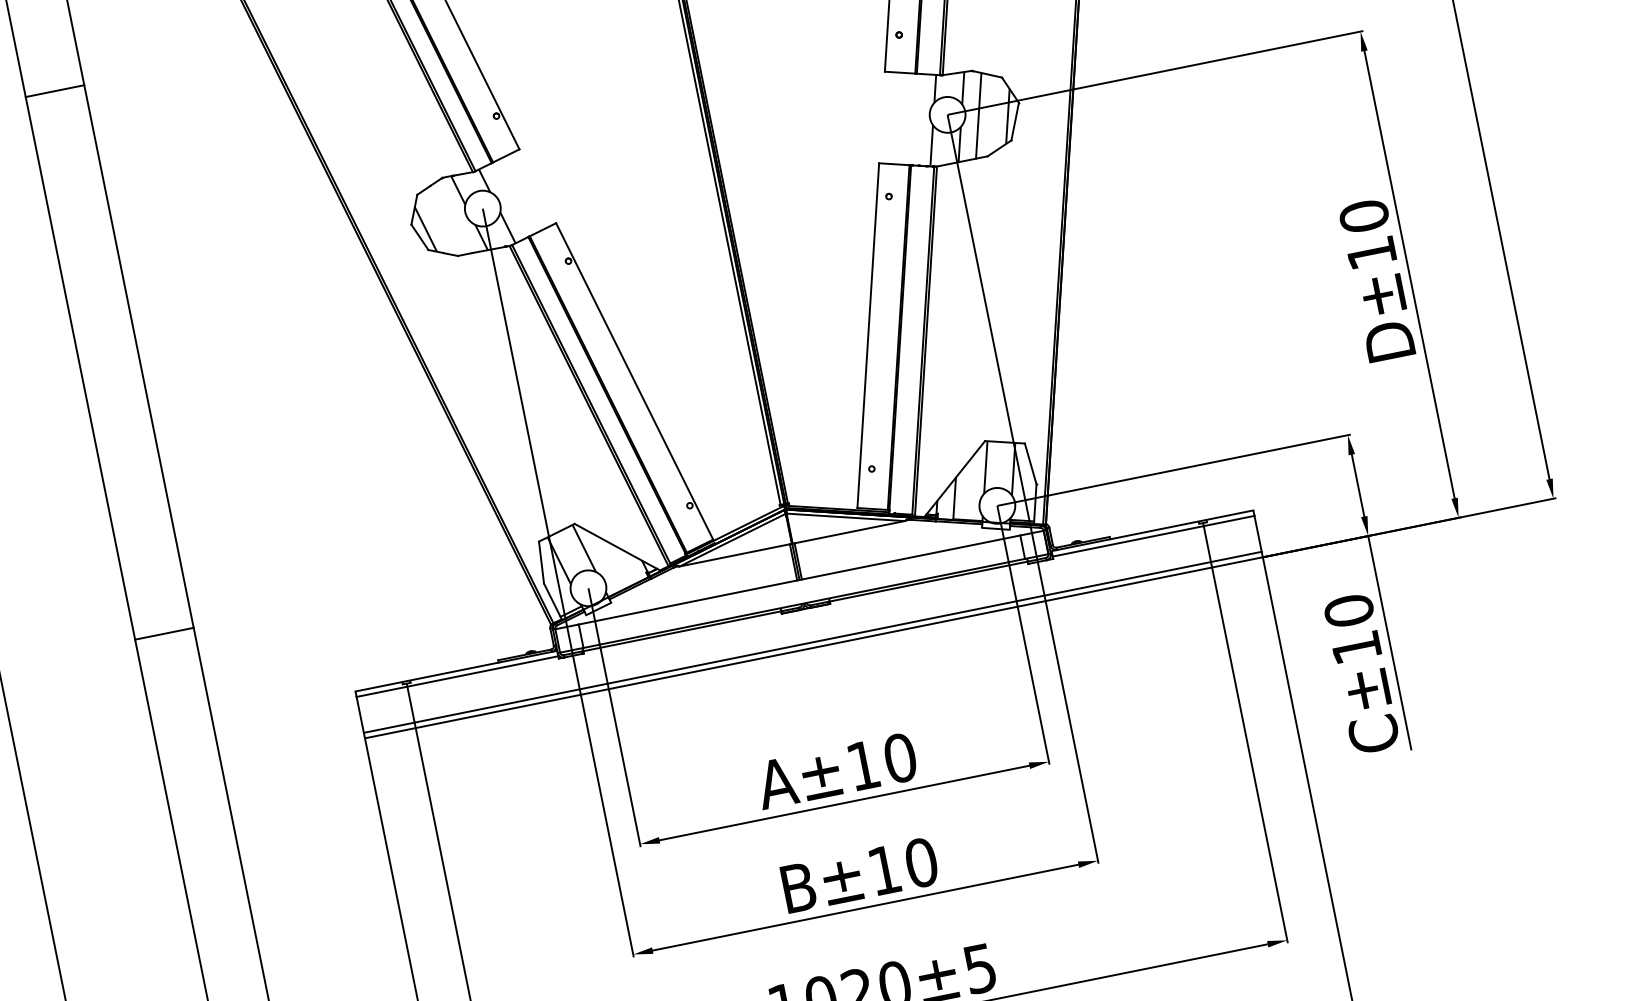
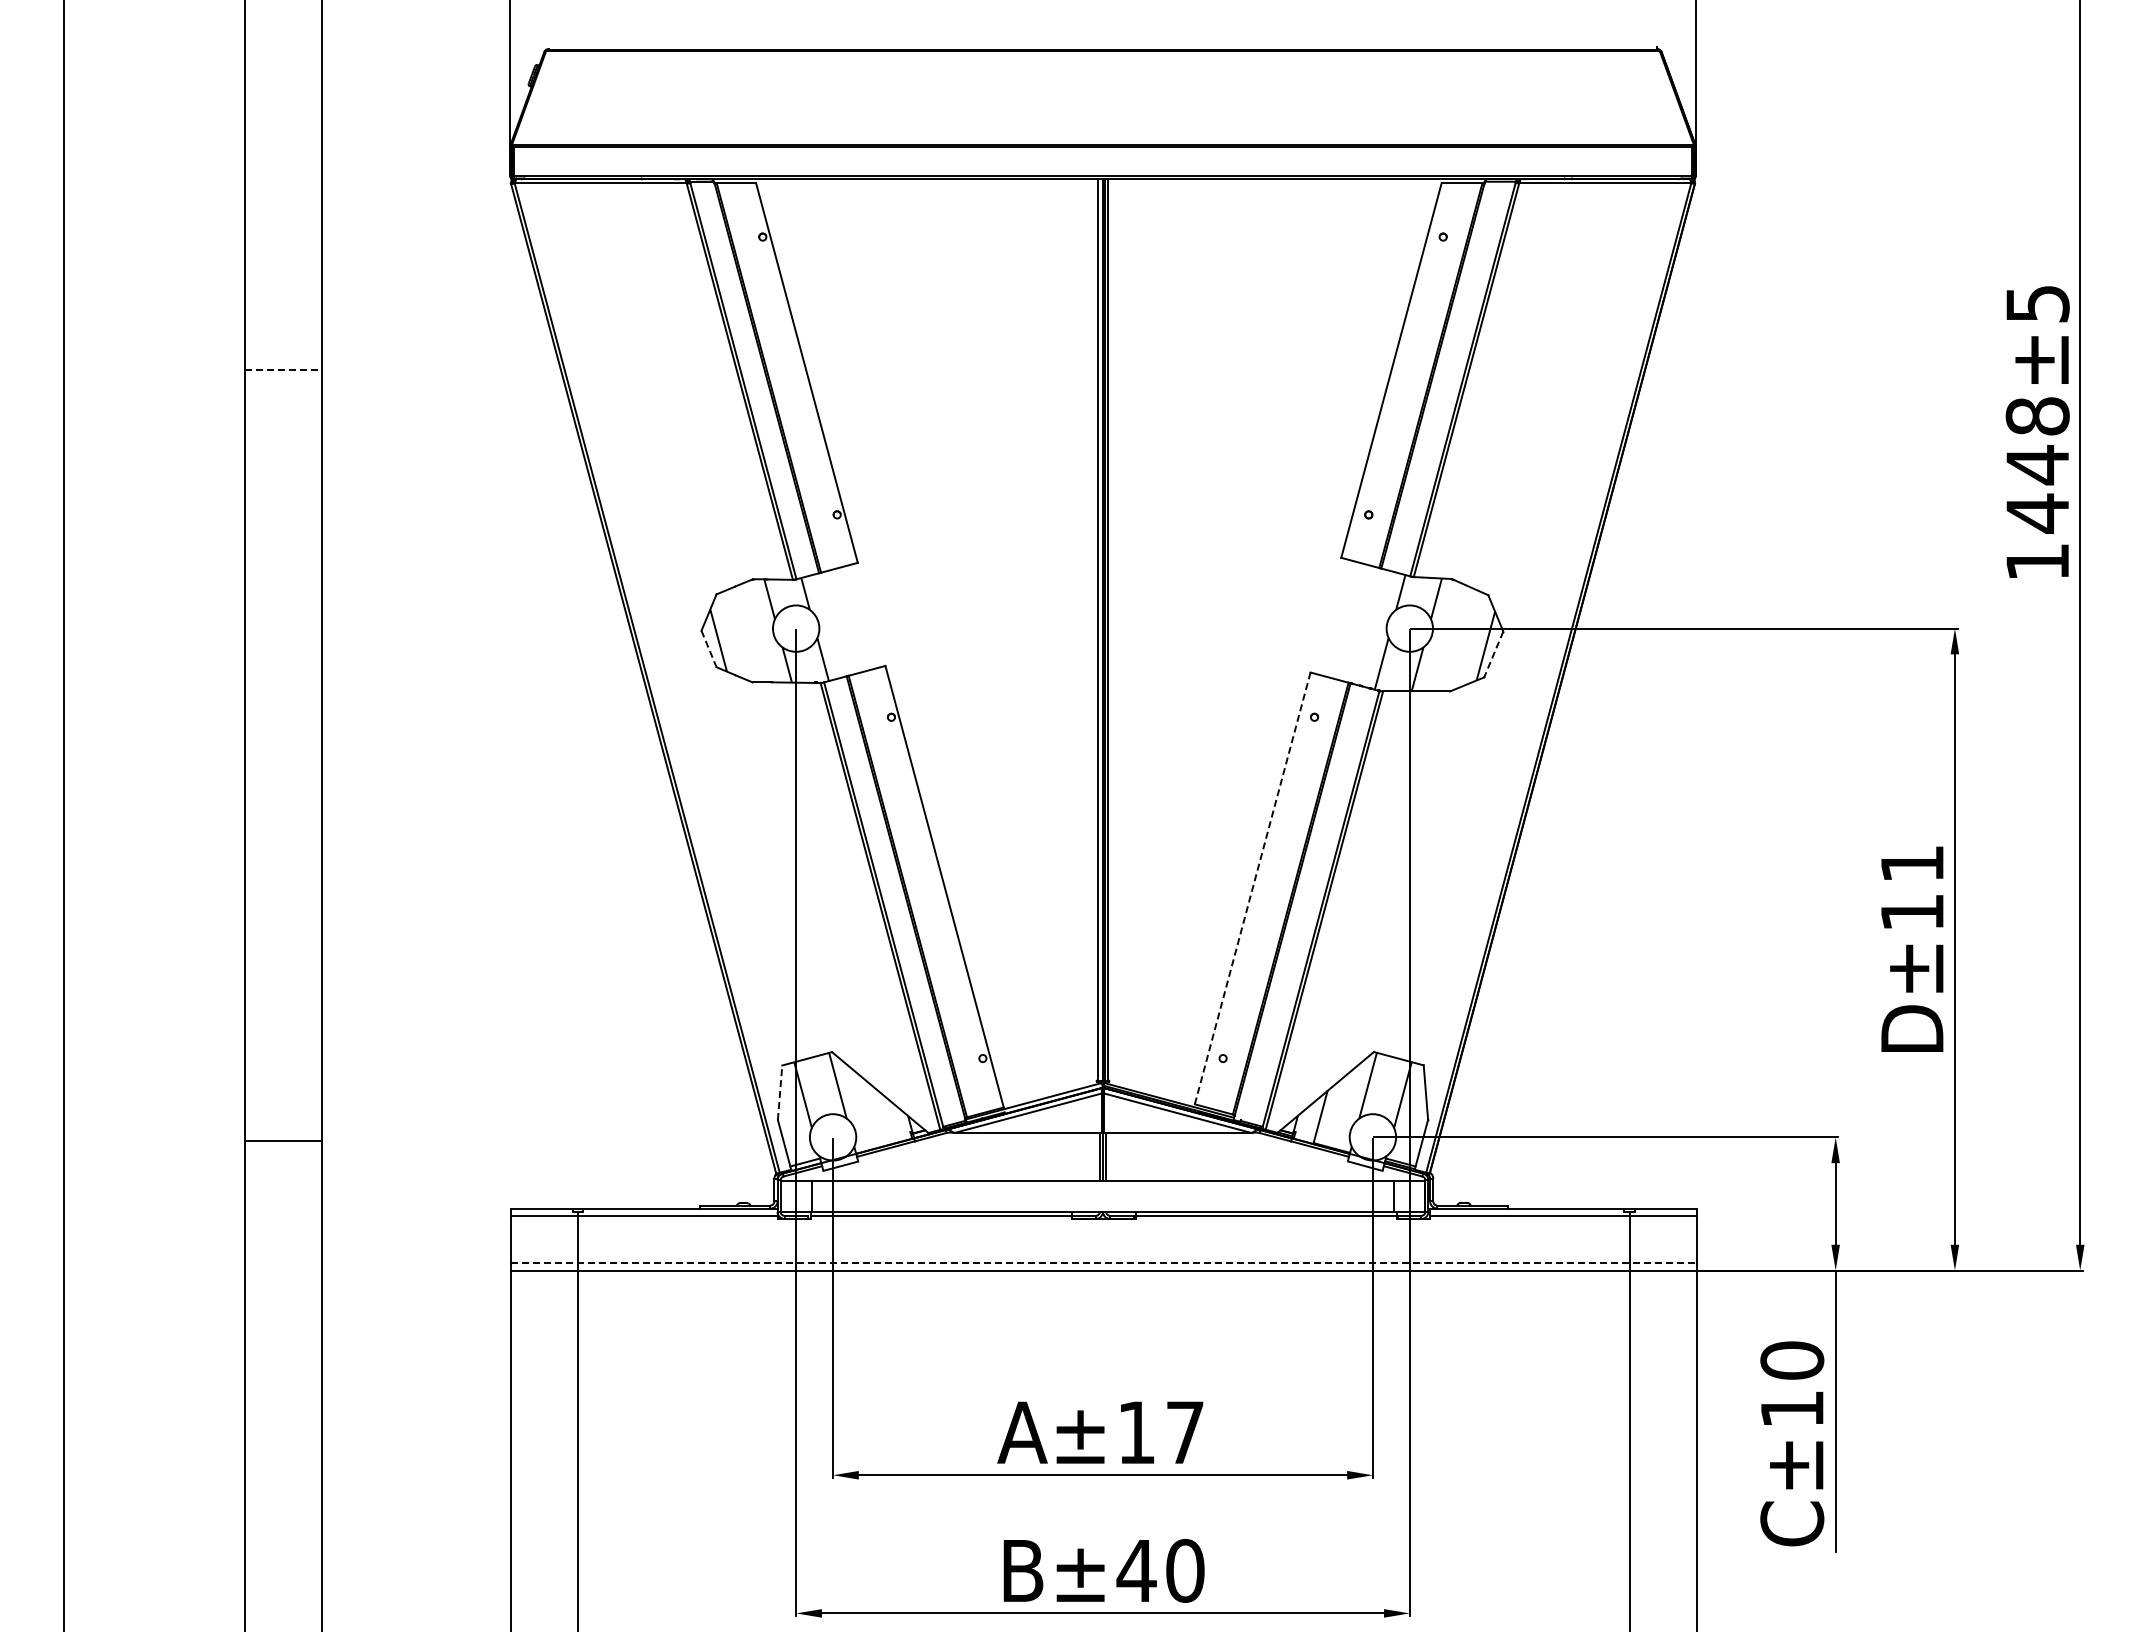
line: (55, 91) -> (283, 370), solid -> dashed
line: (978, 115) -> (1448, 637), removed
line: (1014, 121) -> (1493, 654), solid -> dashed
text: (1364, 216) -> (1912, 863), D±10 -> D±11
line: (420, 237) -> (709, 649), solid -> dashed
line: (868, 335) -> (1252, 888), solid -> dashed
line: (541, 562) -> (780, 1092), solid -> dashed
line: (164, 633) -> (283, 1140), moved
line: (812, 642) -> (1103, 1263), solid -> dashed
text: (900, 758) -> (1185, 1432), A±10 -> A±17
text: (884, 870) -> (1136, 1570), B±10 -> B±40

